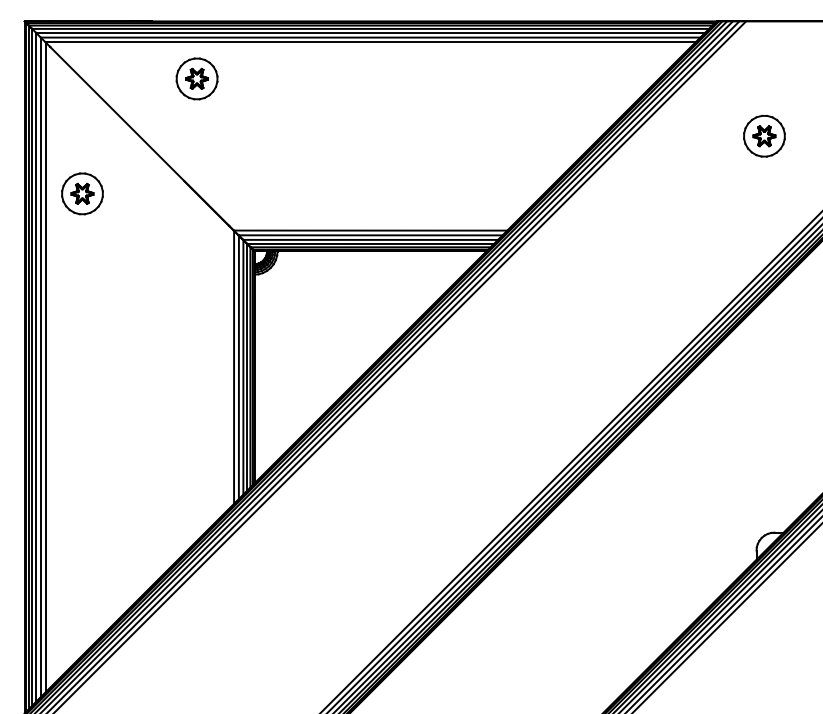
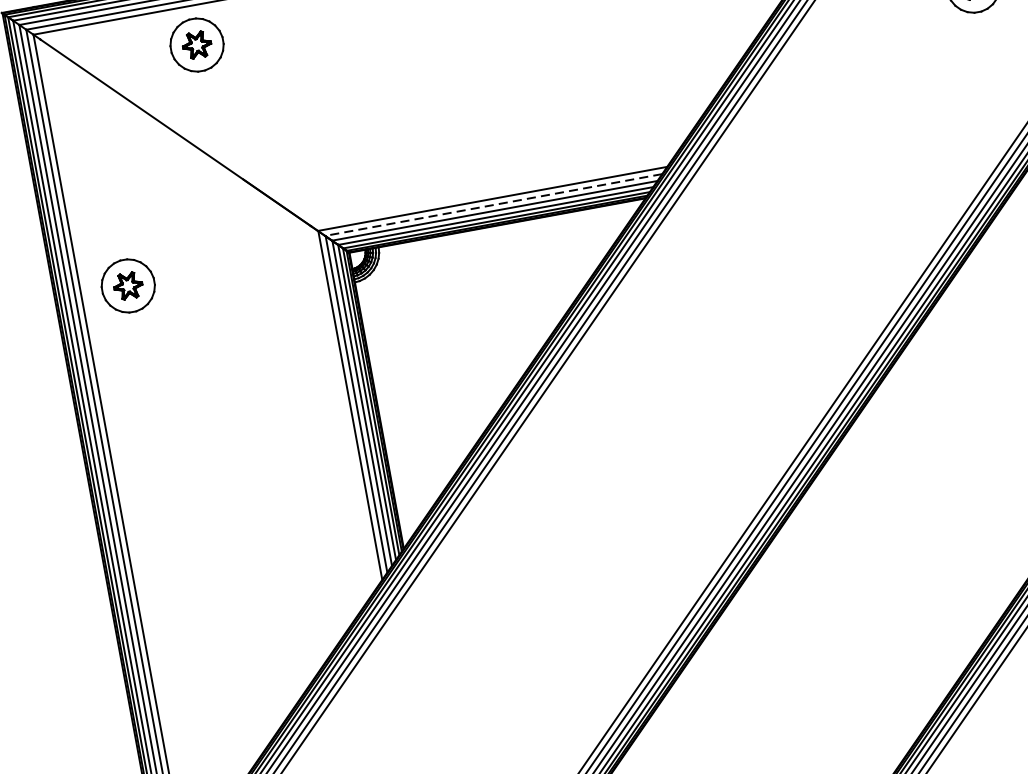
part: (196, 78) -> (196, 44), moved
part: (82, 193) -> (128, 285), moved
line: (370, 235) -> (493, 205), solid -> dashed

